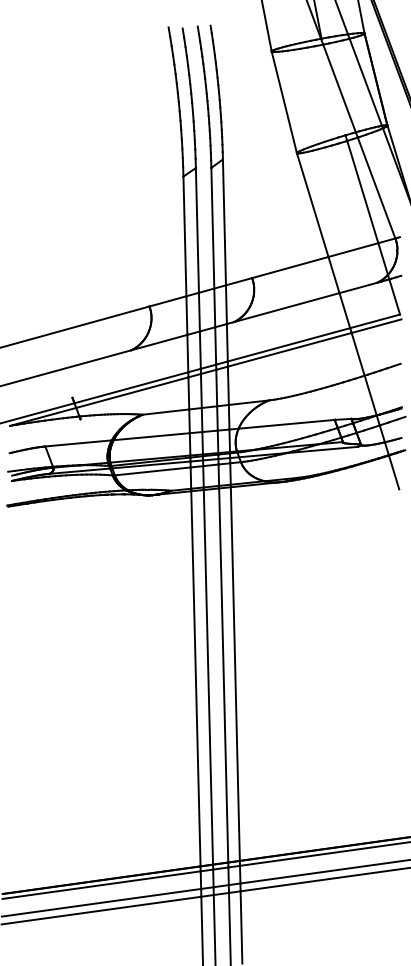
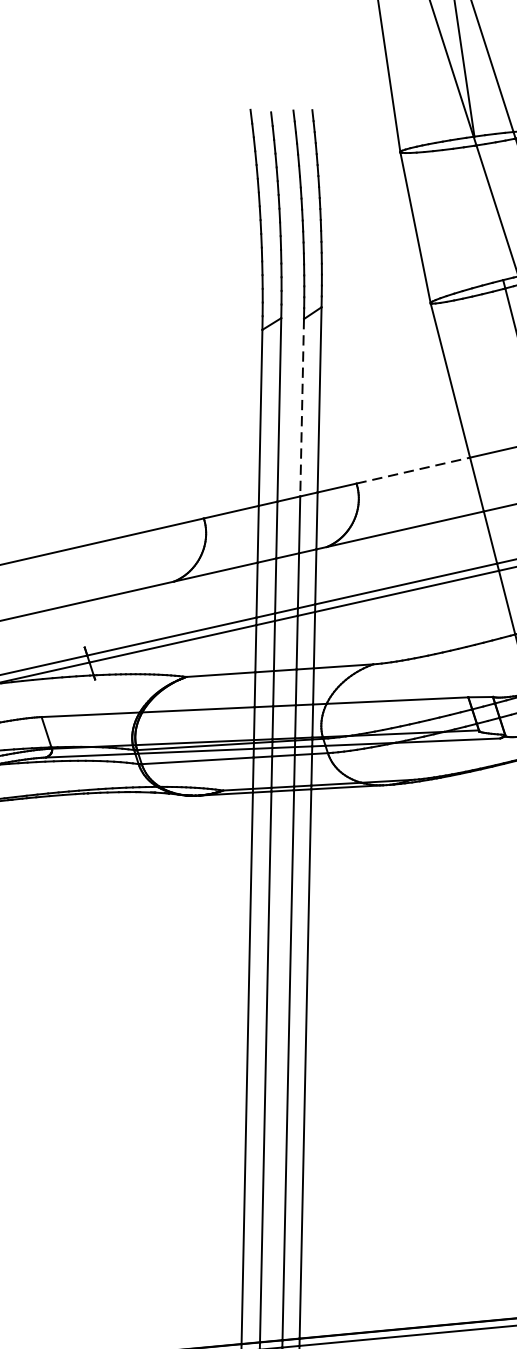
line: (212, 228) -> (301, 408), solid -> dashed
line: (290, 267) -> (413, 470), solid -> dashed

